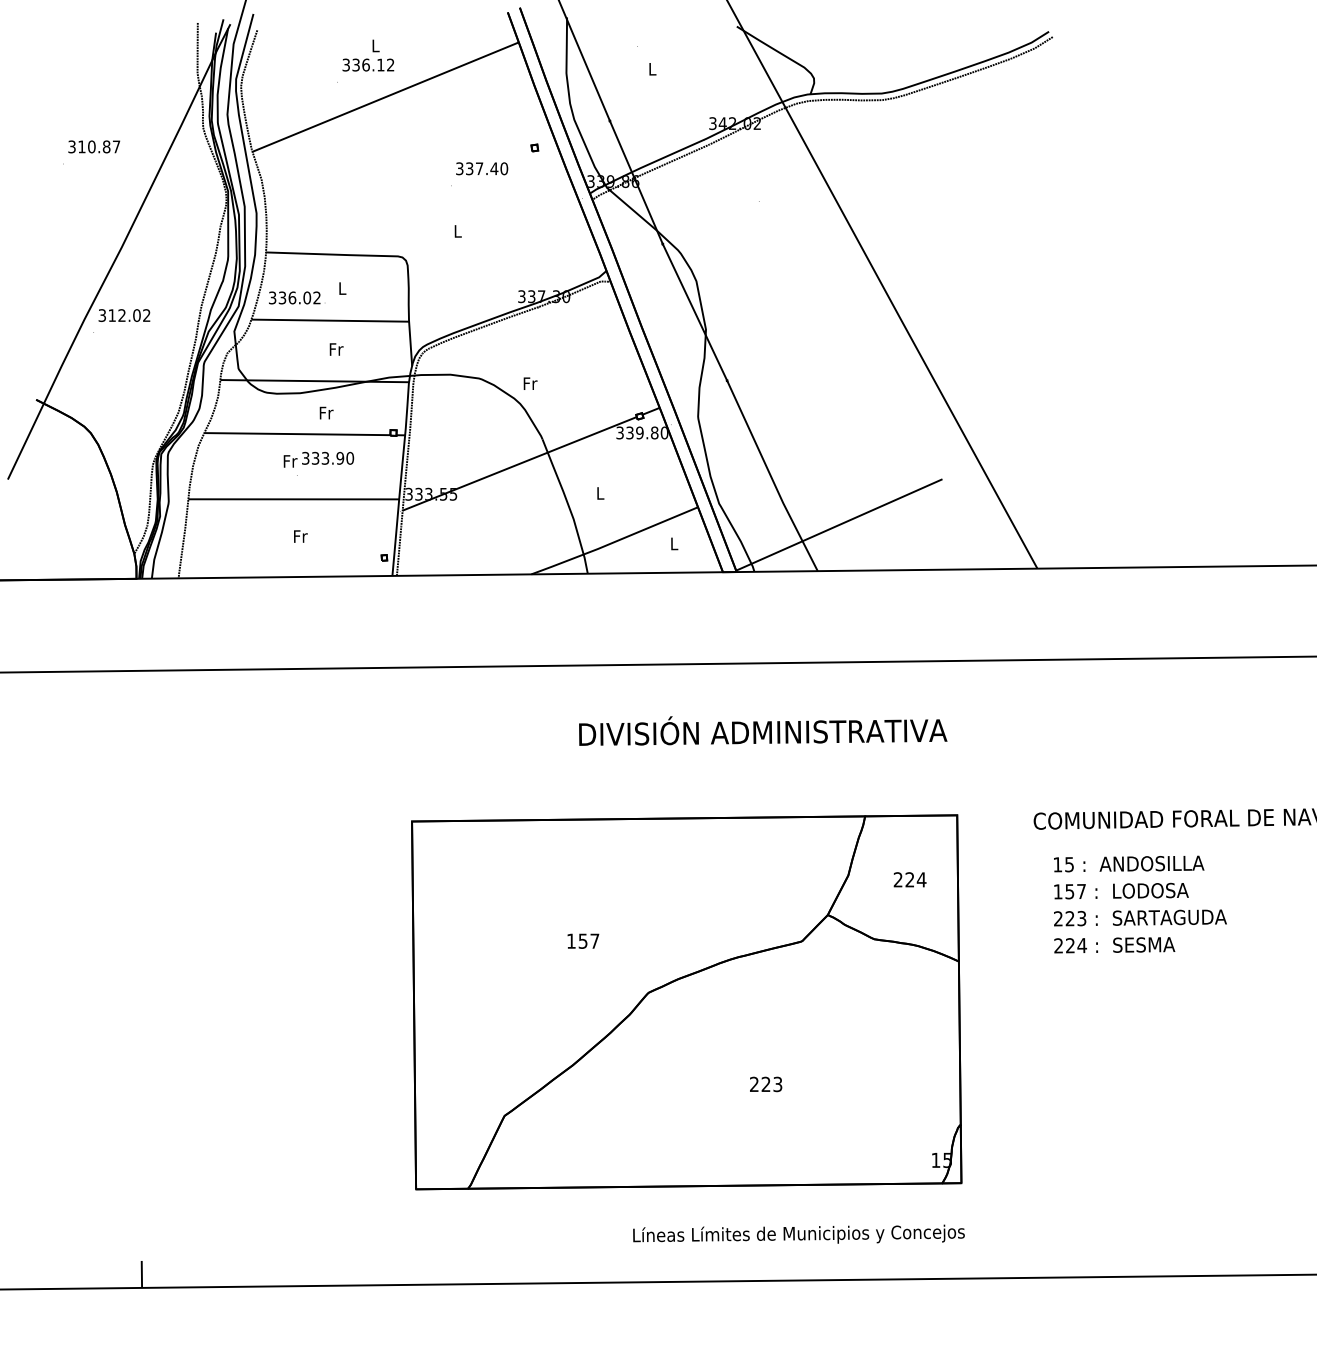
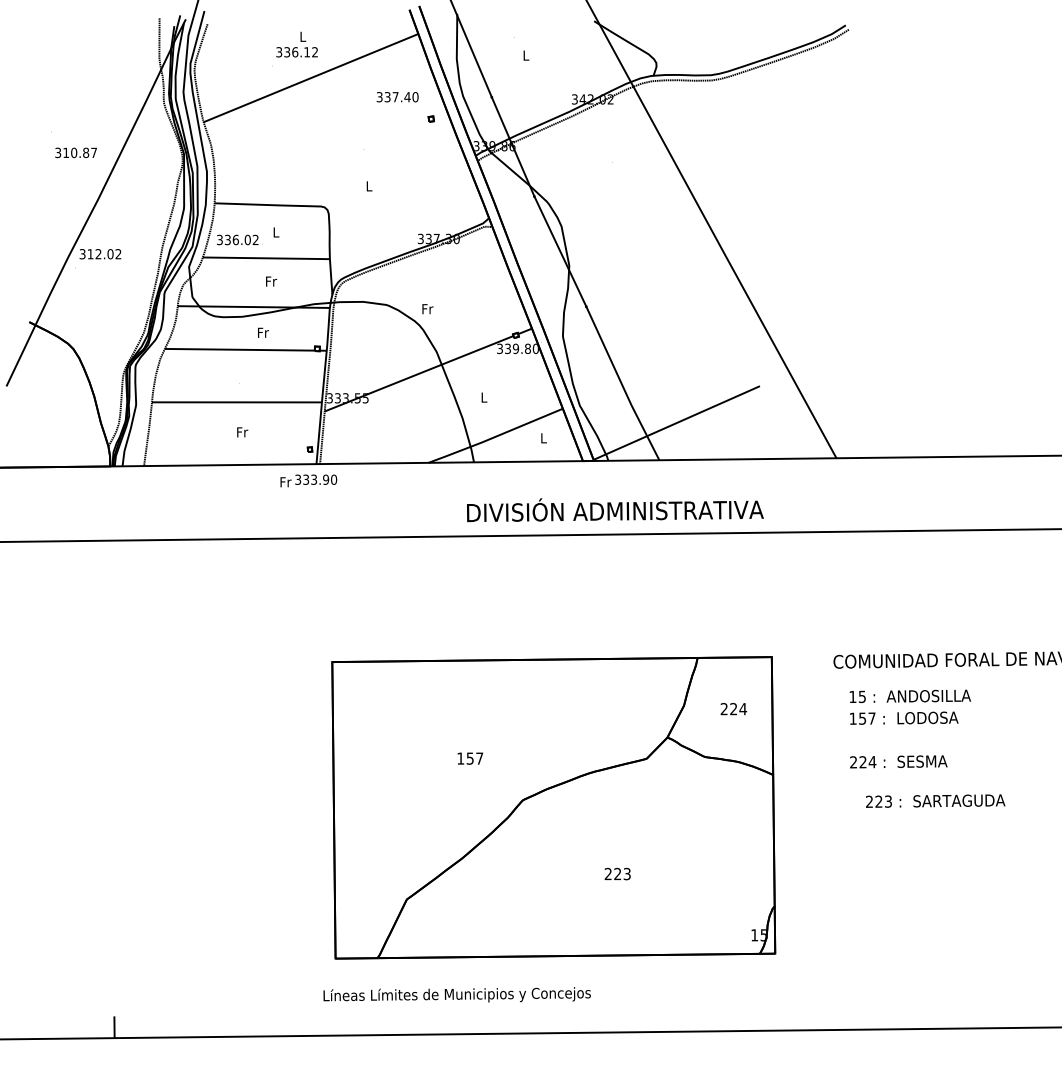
text: (94, 146) -> (76, 152), moved
text: (482, 168) -> (397, 96), moved
text: (318, 459) -> (308, 480), moved
text: (763, 730) -> (615, 509), moved
text: (1140, 917) -> (935, 800), moved
text: (798, 1233) -> (456, 994), moved

